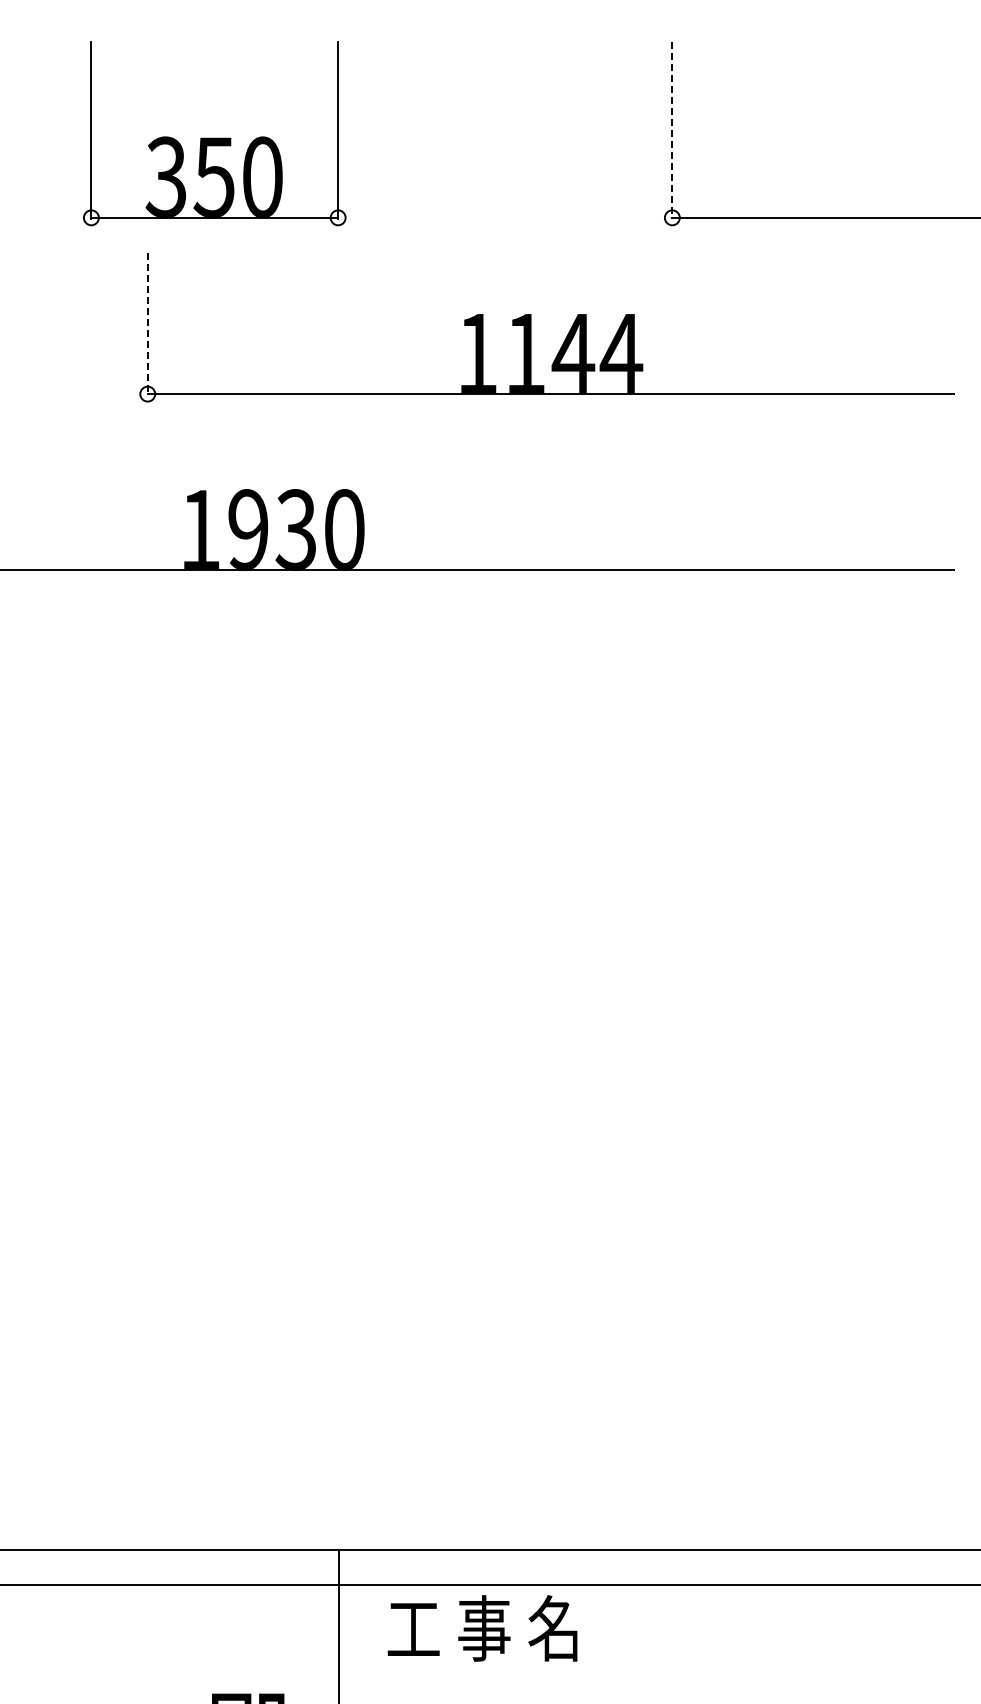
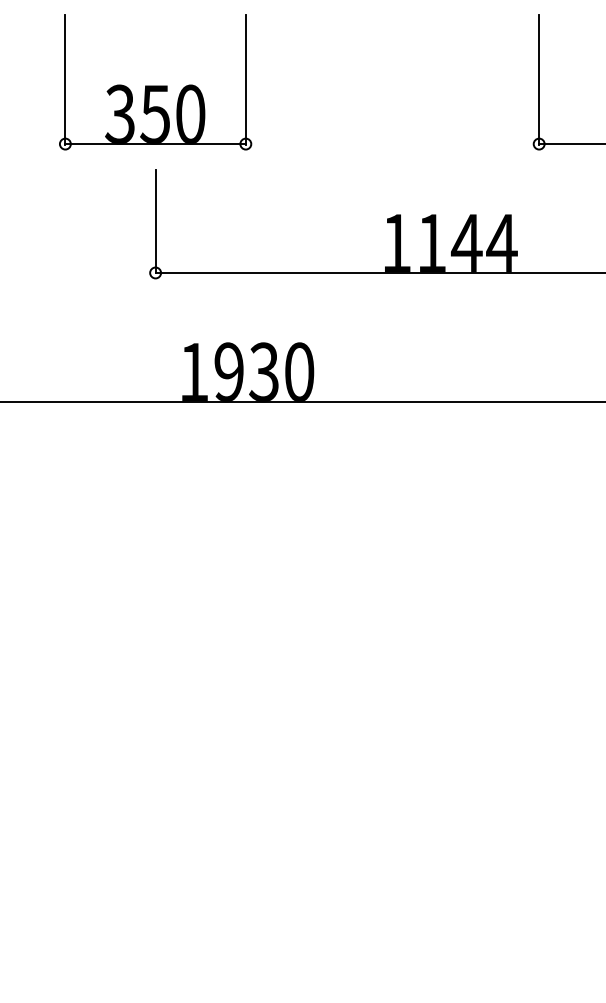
line: (672, 130) -> (539, 80), dashed -> solid
part: (214, 133) -> (155, 82), moved
line: (147, 323) -> (155, 221), dashed -> solid

